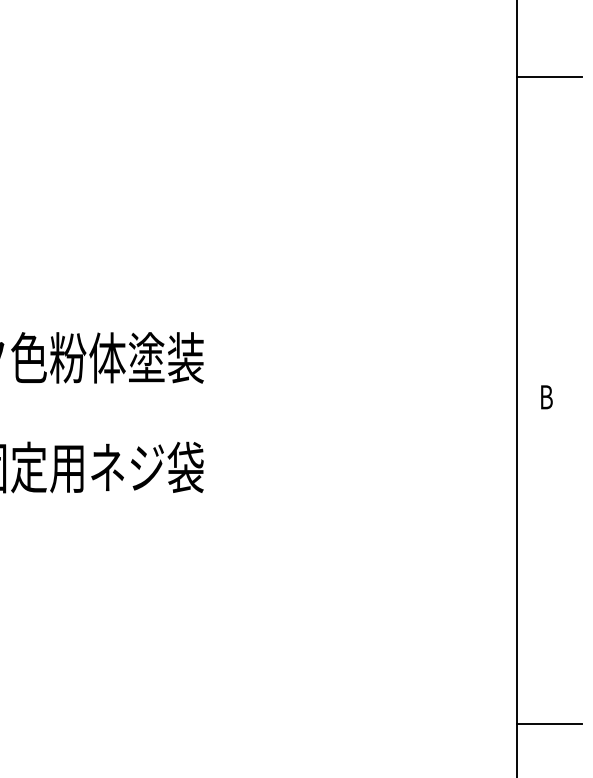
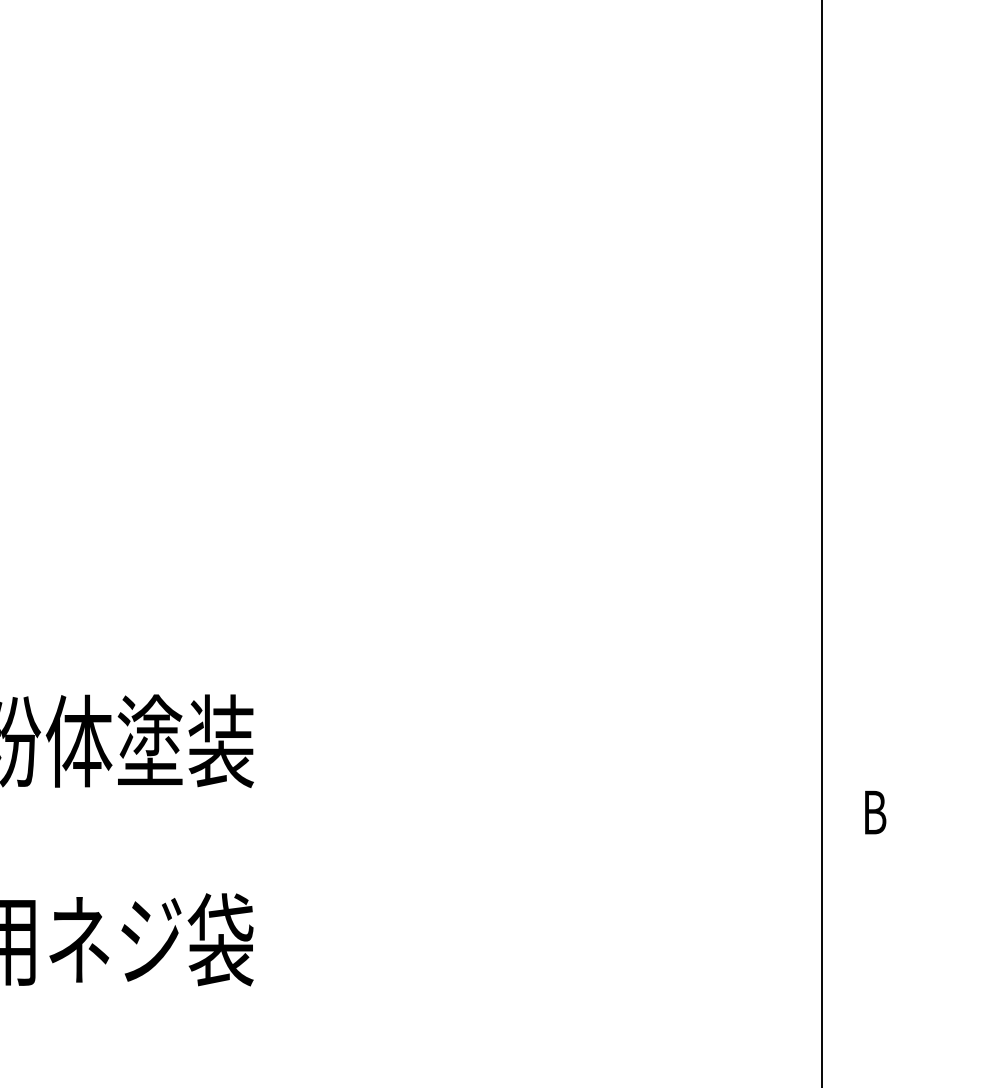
line: (549, 77) -> (880, 232), removed

